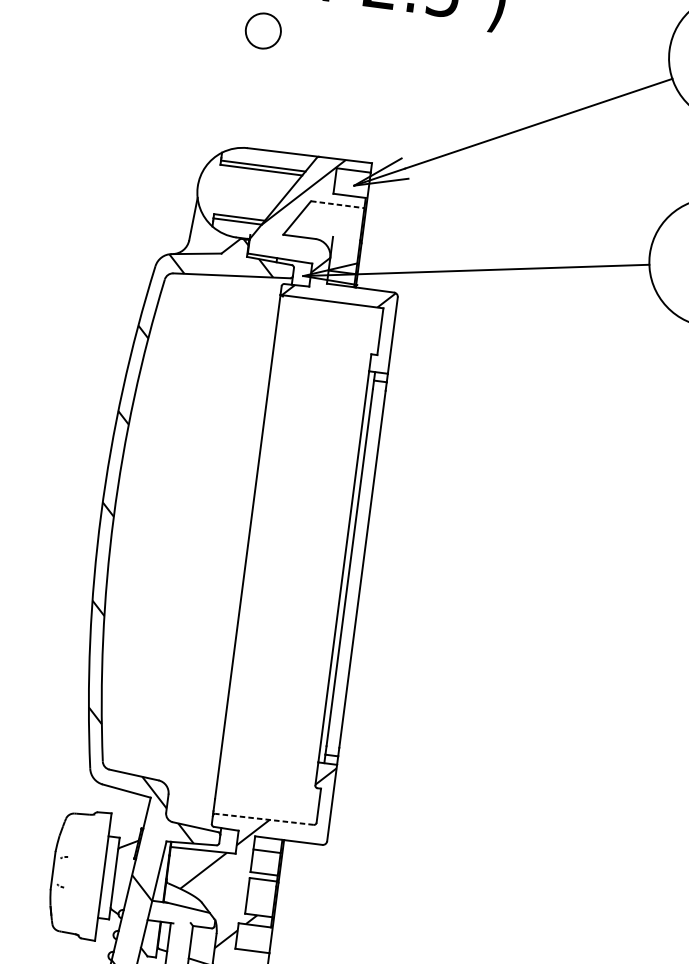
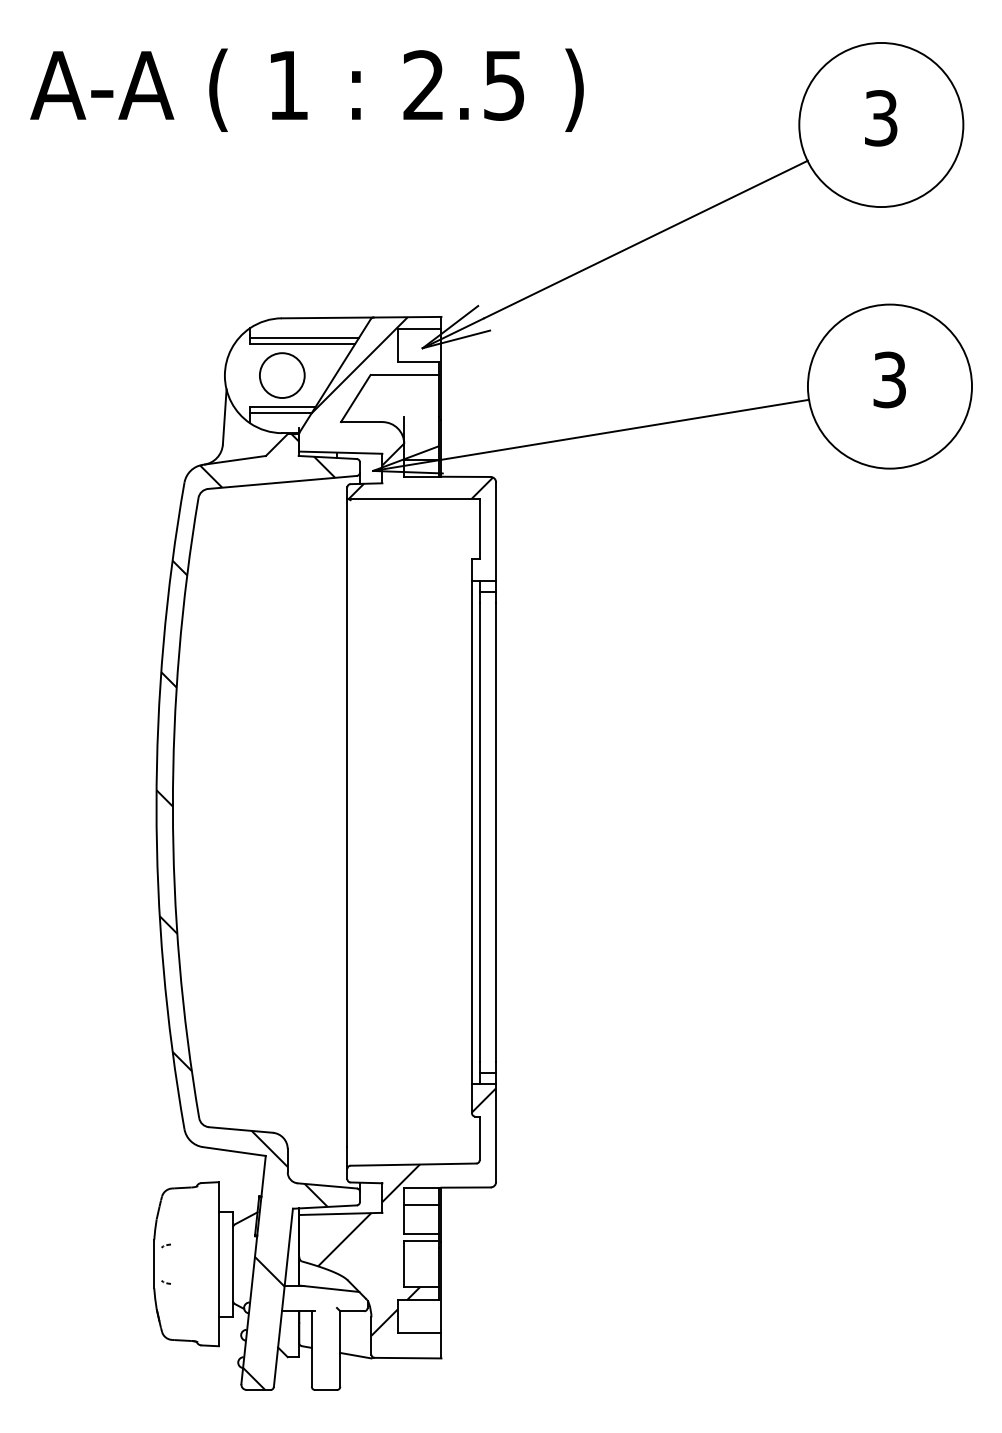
circle: (263, 31) -> (282, 375), moved
line: (338, 205) -> (405, 375), dashed -> solid
line: (264, 819) -> (413, 1164), dashed -> solid

